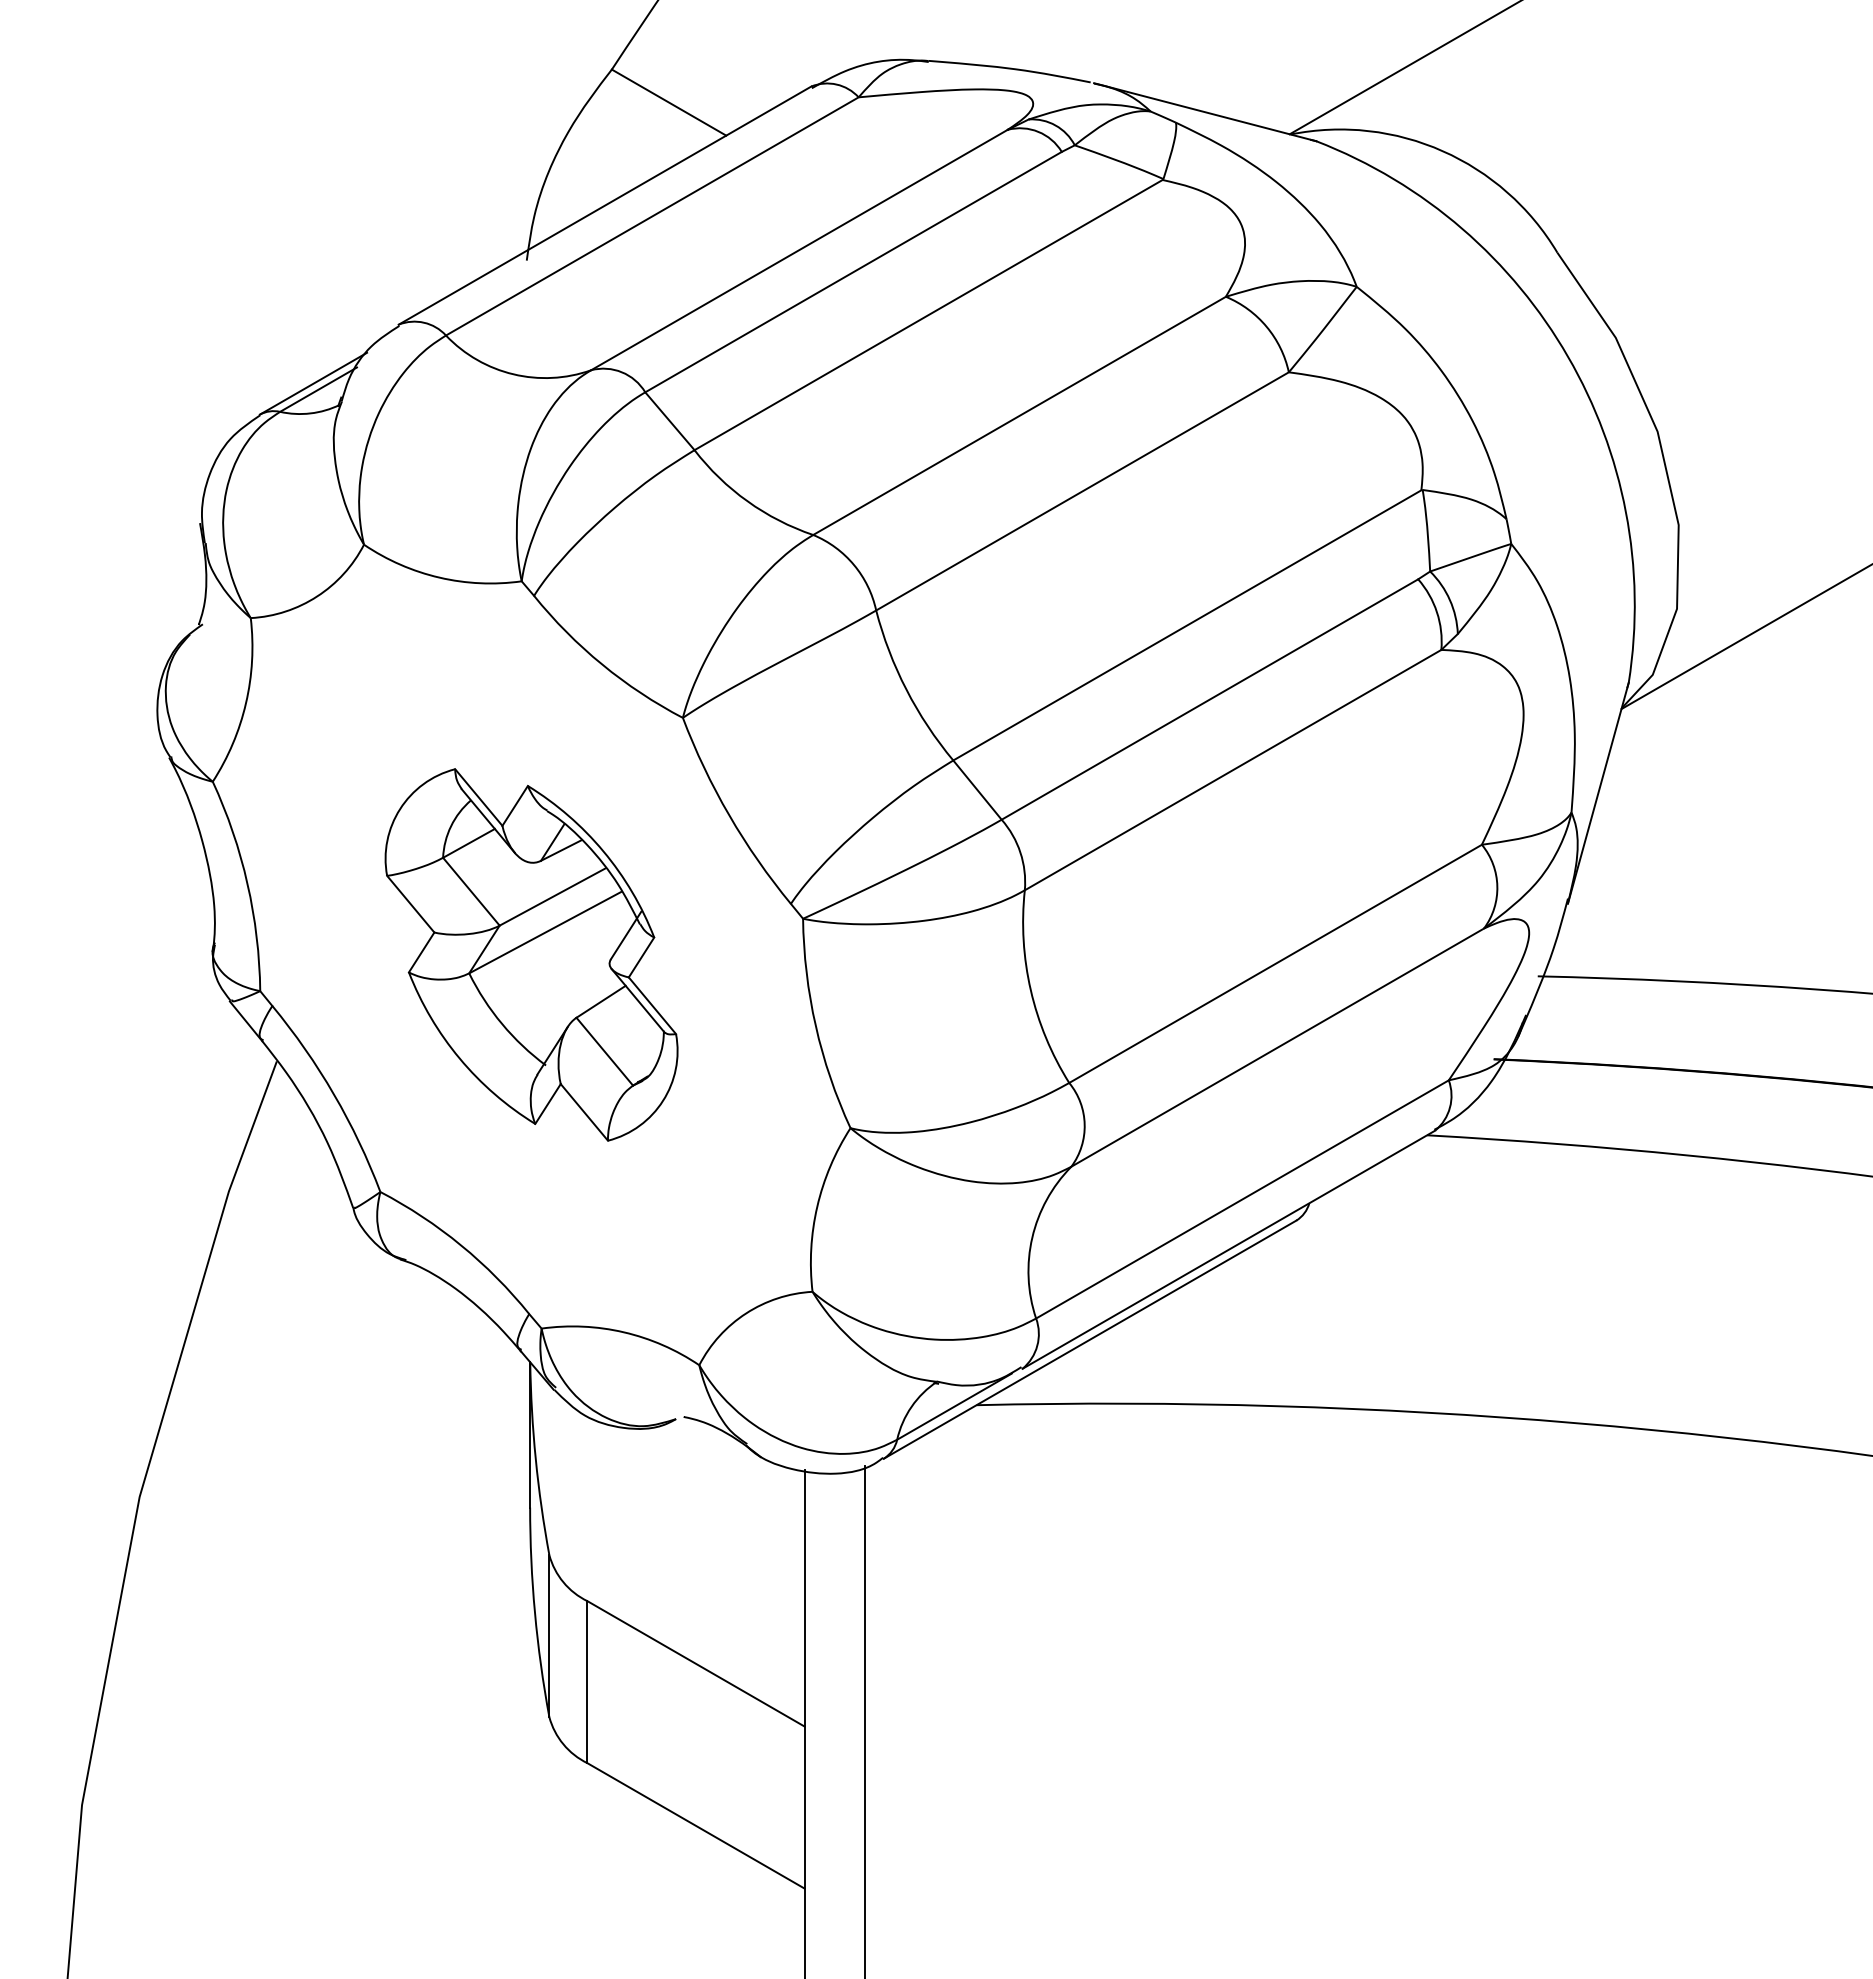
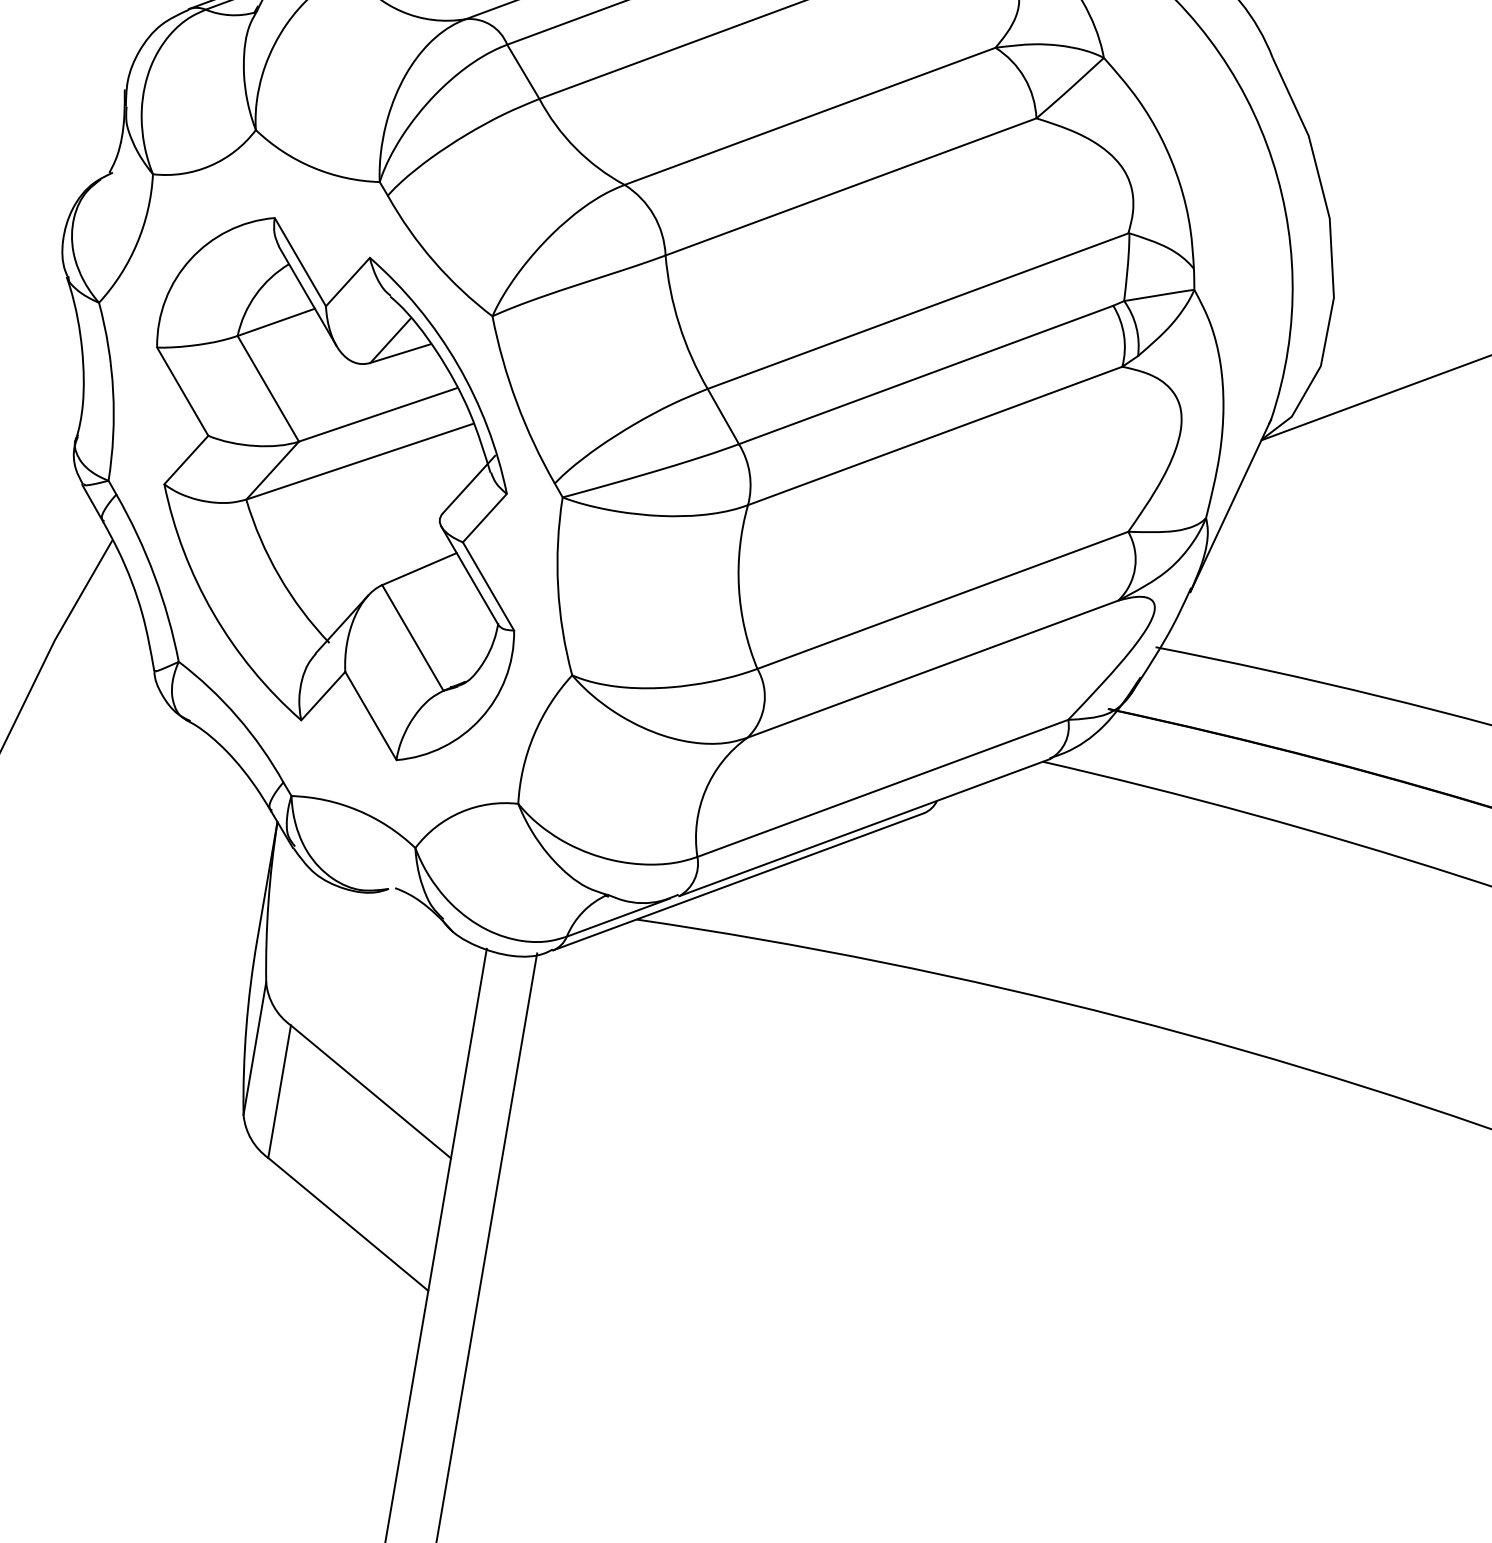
part: (531, 954) -> (335, 488), size x1.67

